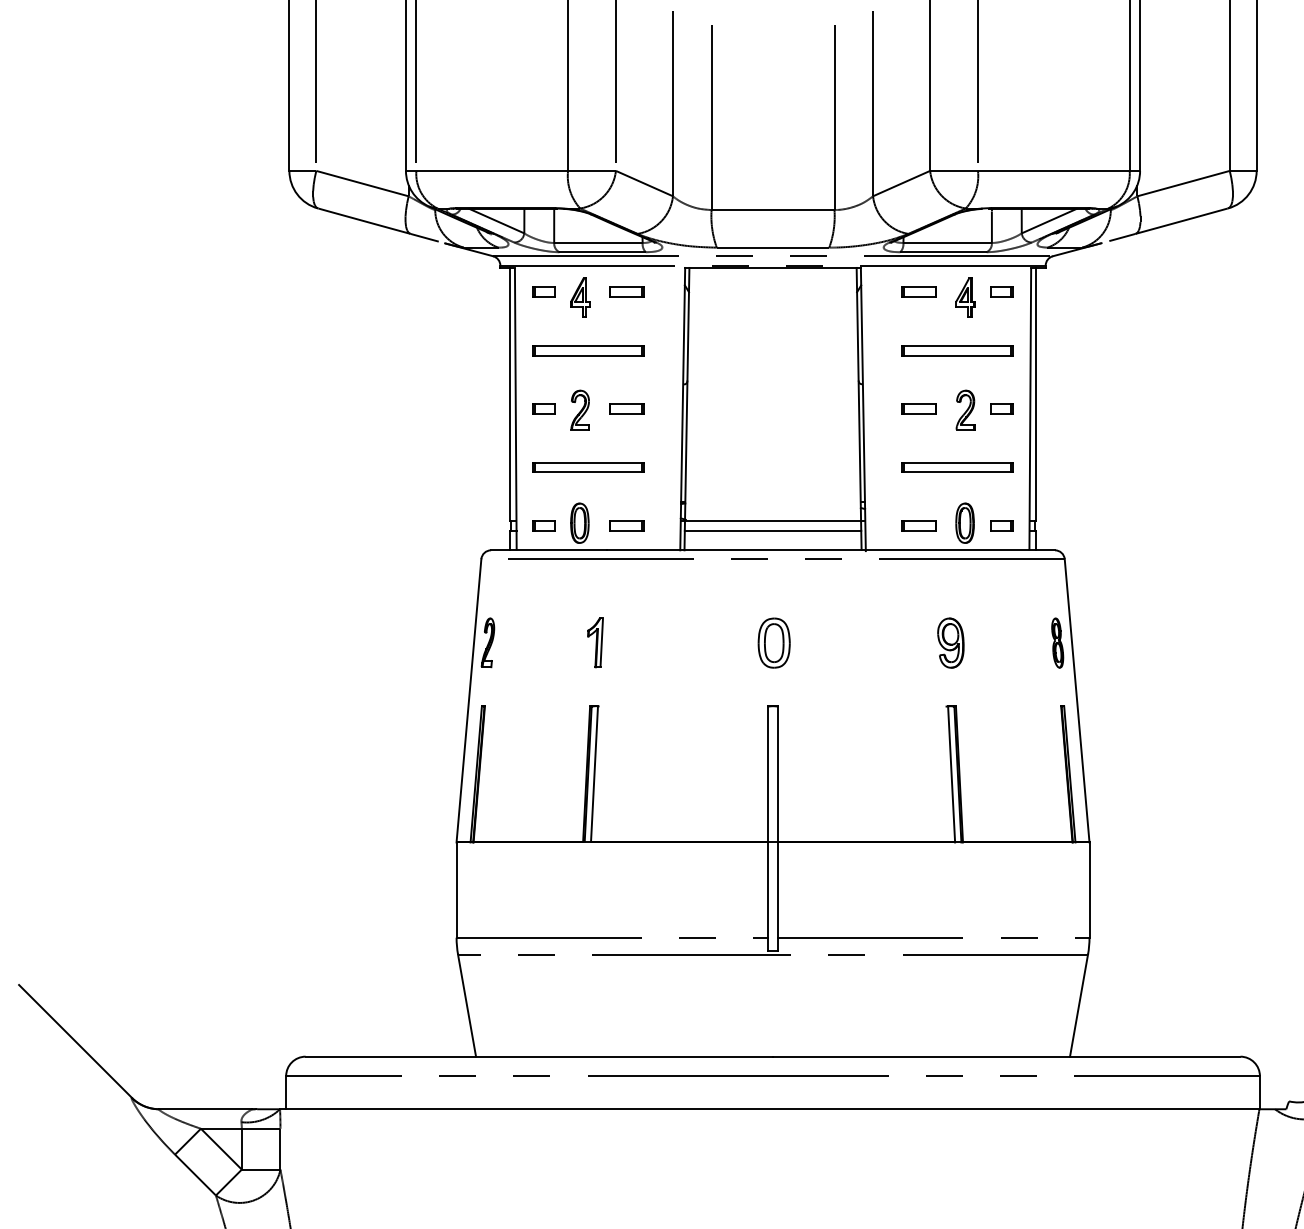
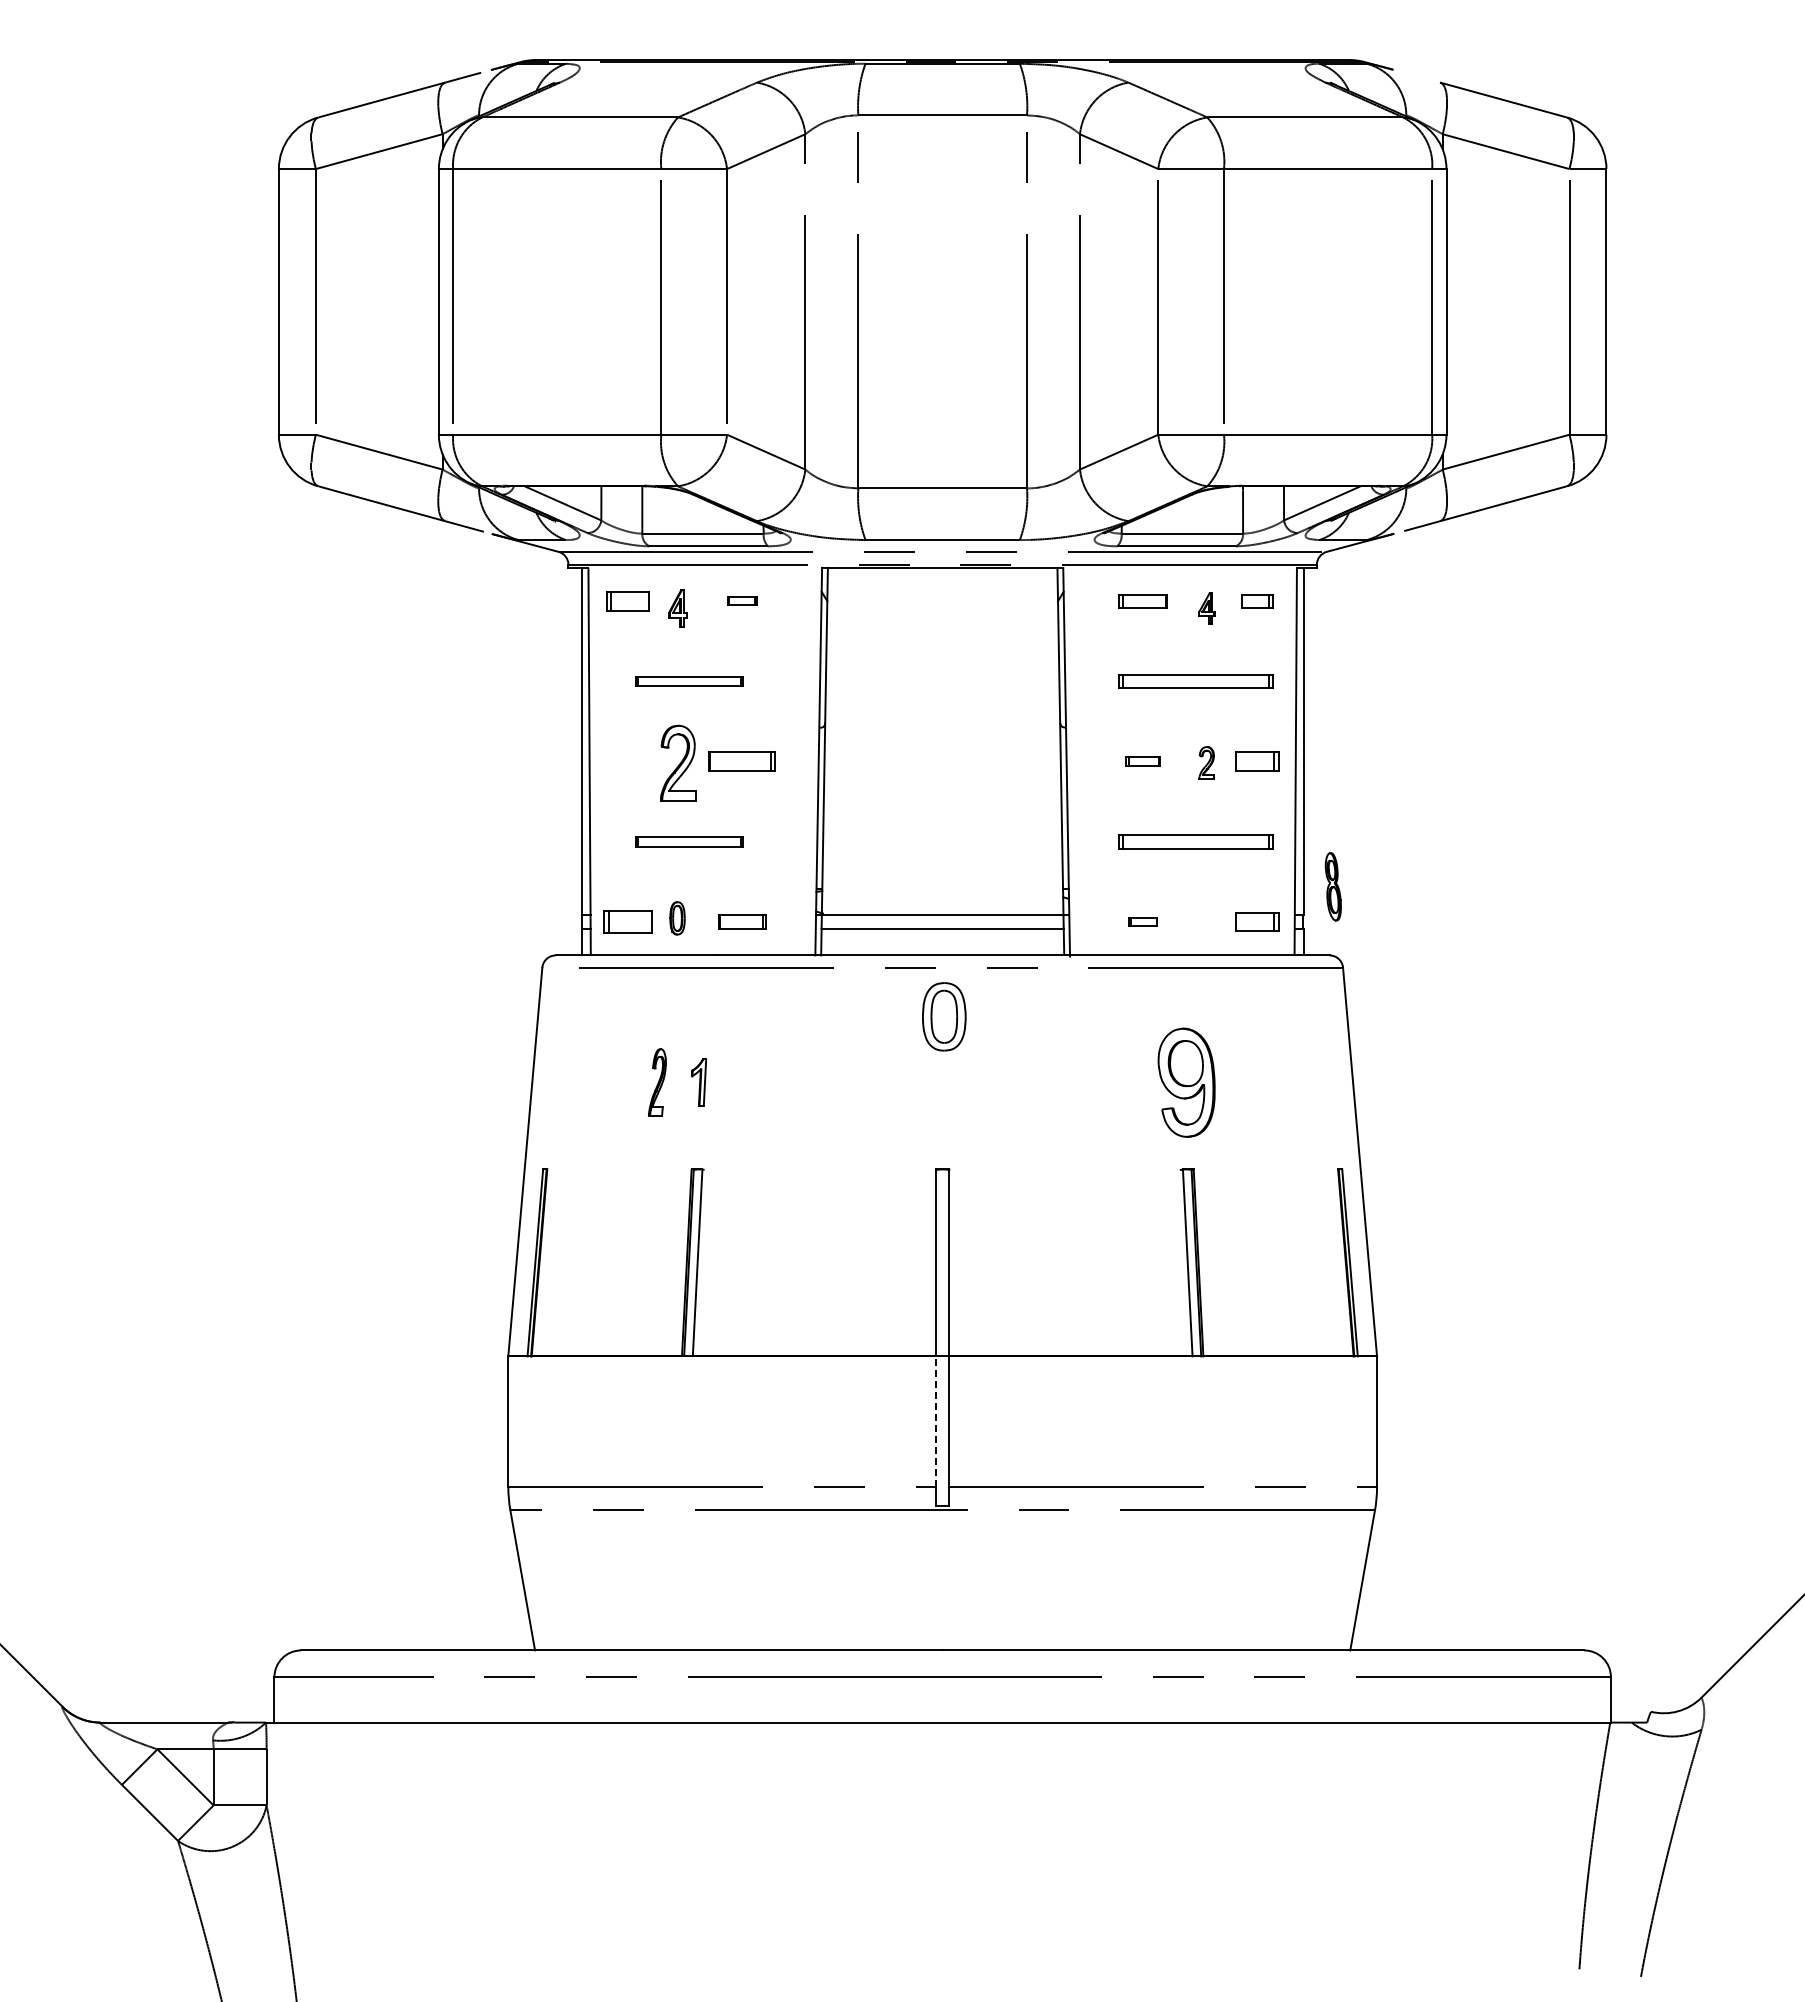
part: (543, 292) -> (627, 601), size x1.4
part: (627, 292) -> (742, 601), size x0.6
part: (579, 297) -> (677, 608), size x0.7
part: (965, 297) -> (1206, 608), size x0.6
part: (588, 350) -> (689, 681), size x0.7
part: (543, 409) -> (627, 761), removed
part: (580, 409) -> (678, 762), size x1.4
part: (627, 409) -> (742, 761), size x1.4
part: (918, 409) -> (1142, 761), size x0.7
part: (965, 409) -> (1206, 762), size x0.6
part: (1002, 409) -> (1257, 761), size x1.4
part: (588, 467) -> (689, 841), size x0.7
part: (579, 523) -> (677, 918), size x0.6
part: (965, 523) -> (1206, 918), removed
part: (543, 525) -> (627, 921), size x1.6
part: (918, 525) -> (1142, 921), size x0.6
part: (1002, 525) -> (1257, 921), size x1.4
part: (488, 642) -> (657, 1082), moved
part: (595, 642) -> (698, 1082), size x0.7
part: (774, 642) -> (944, 1016), moved
part: (950, 642) -> (1186, 1082), size x1.6
part: (1057, 642) -> (1332, 886), moved
line: (768, 889) -> (936, 1421), solid -> dashed

